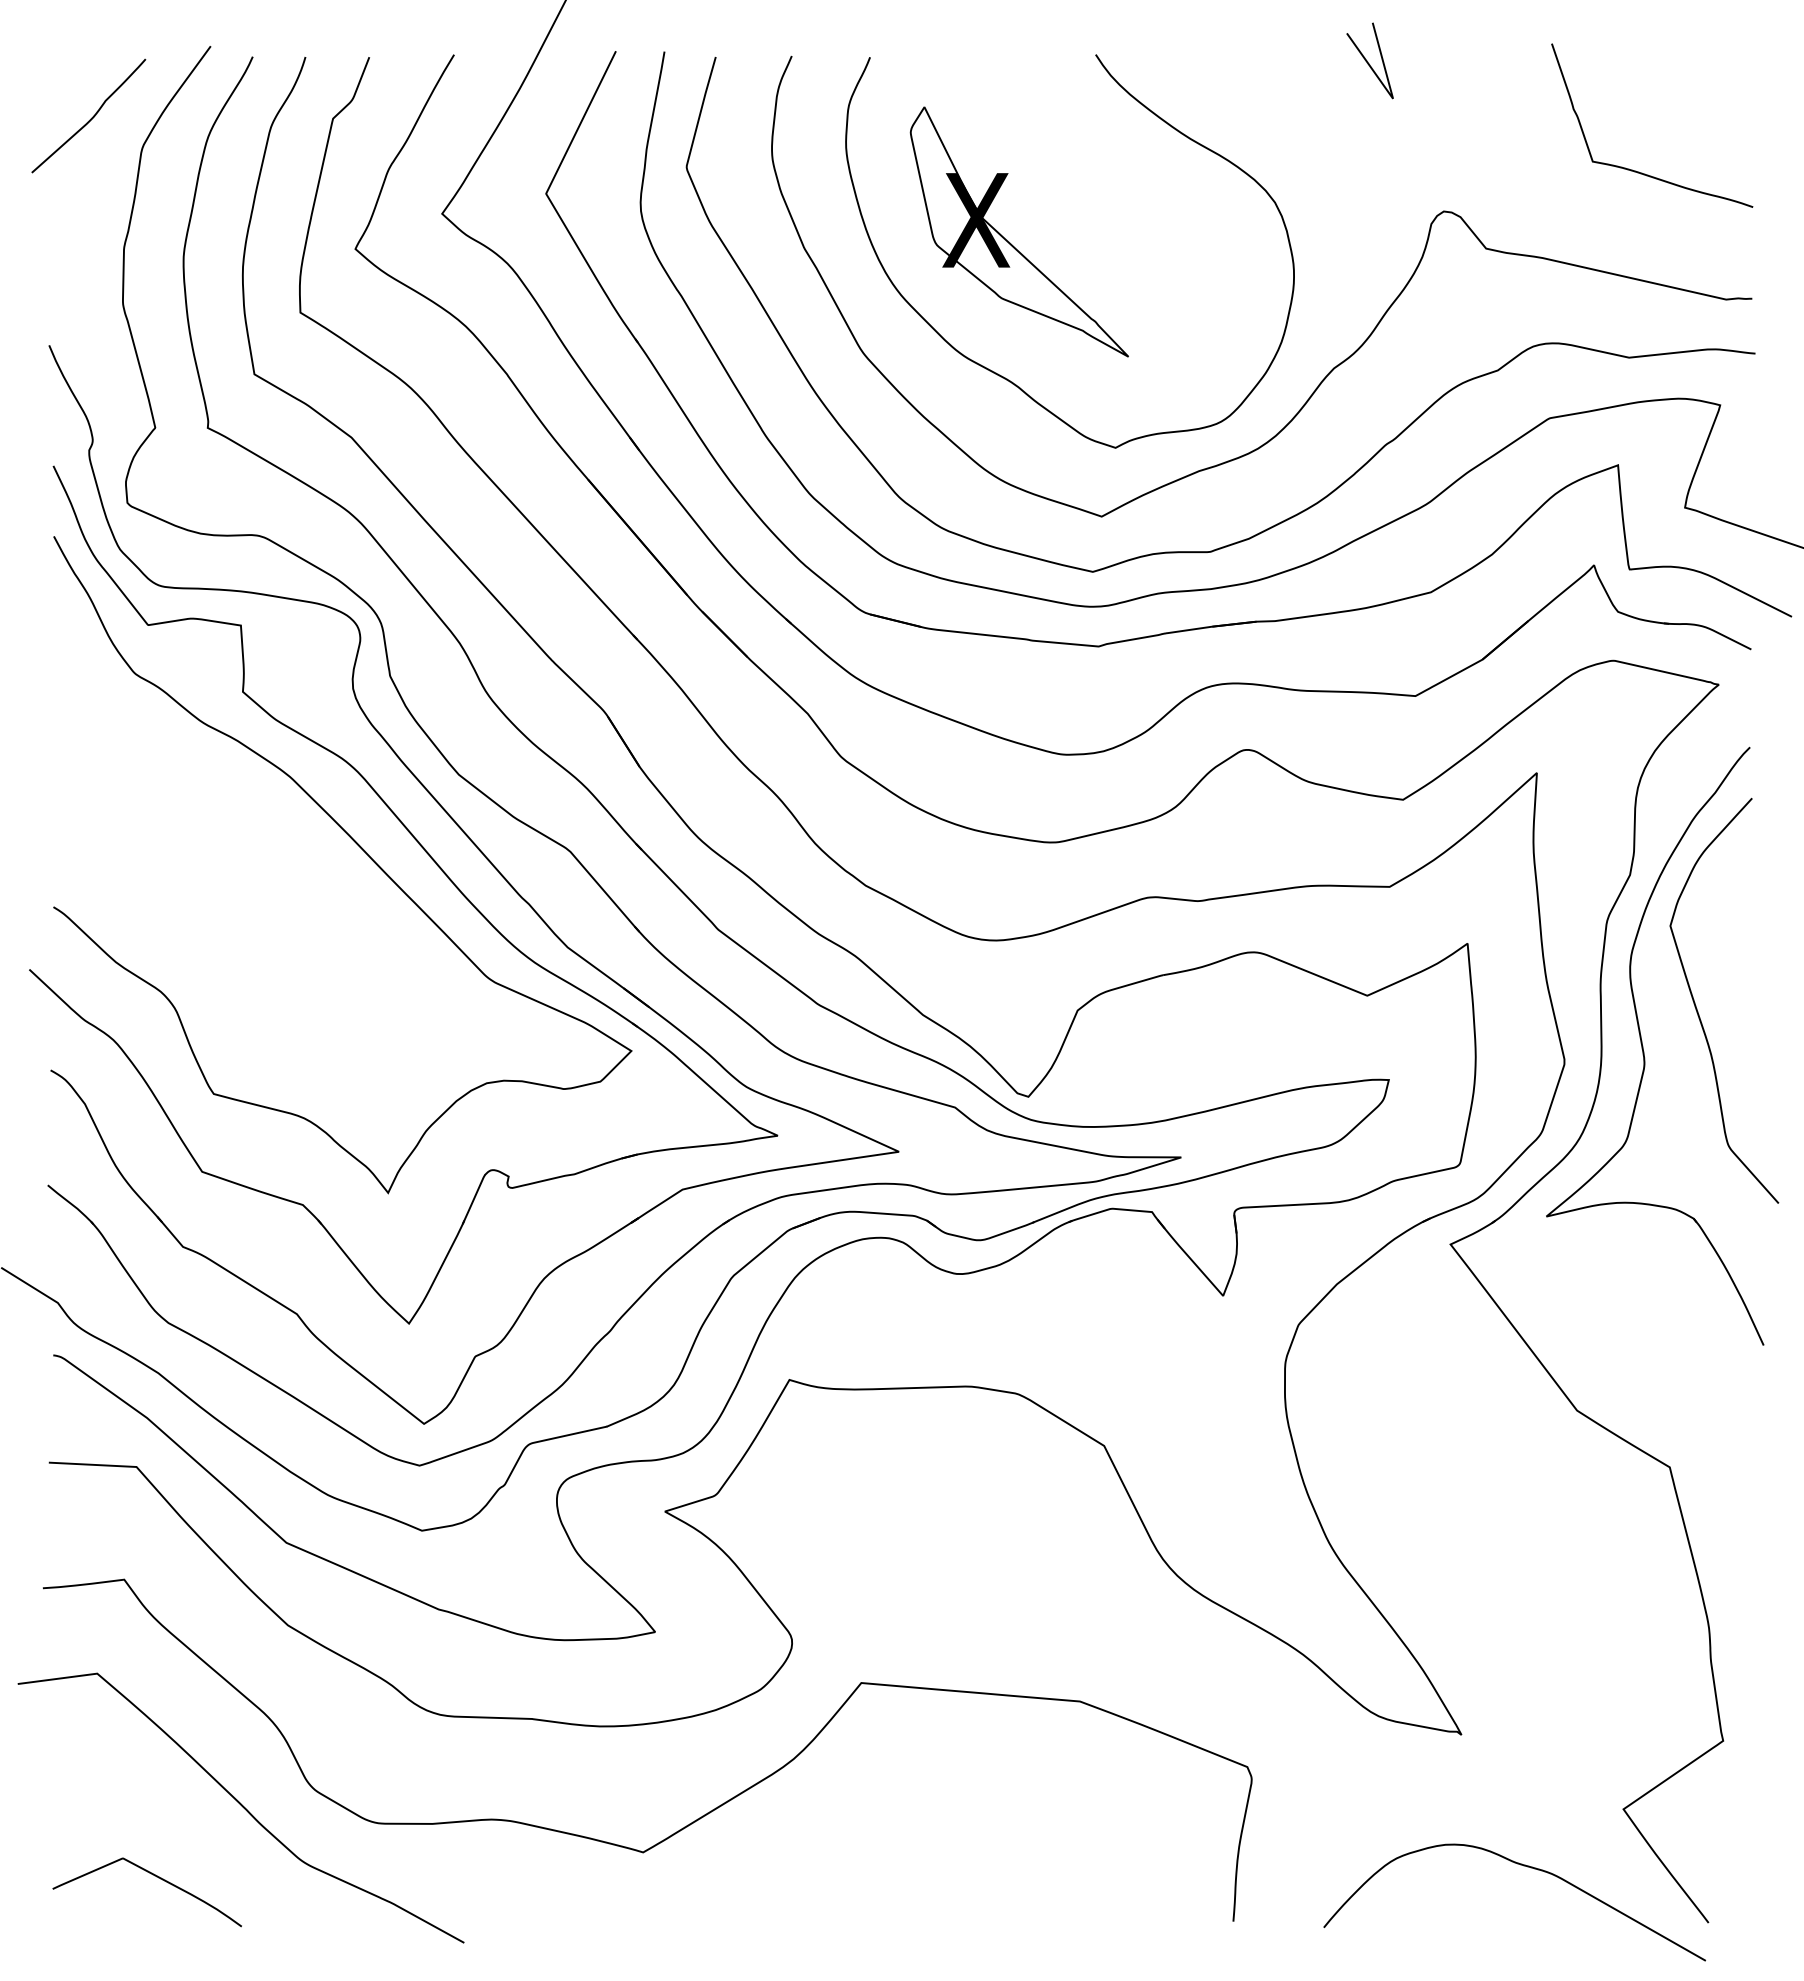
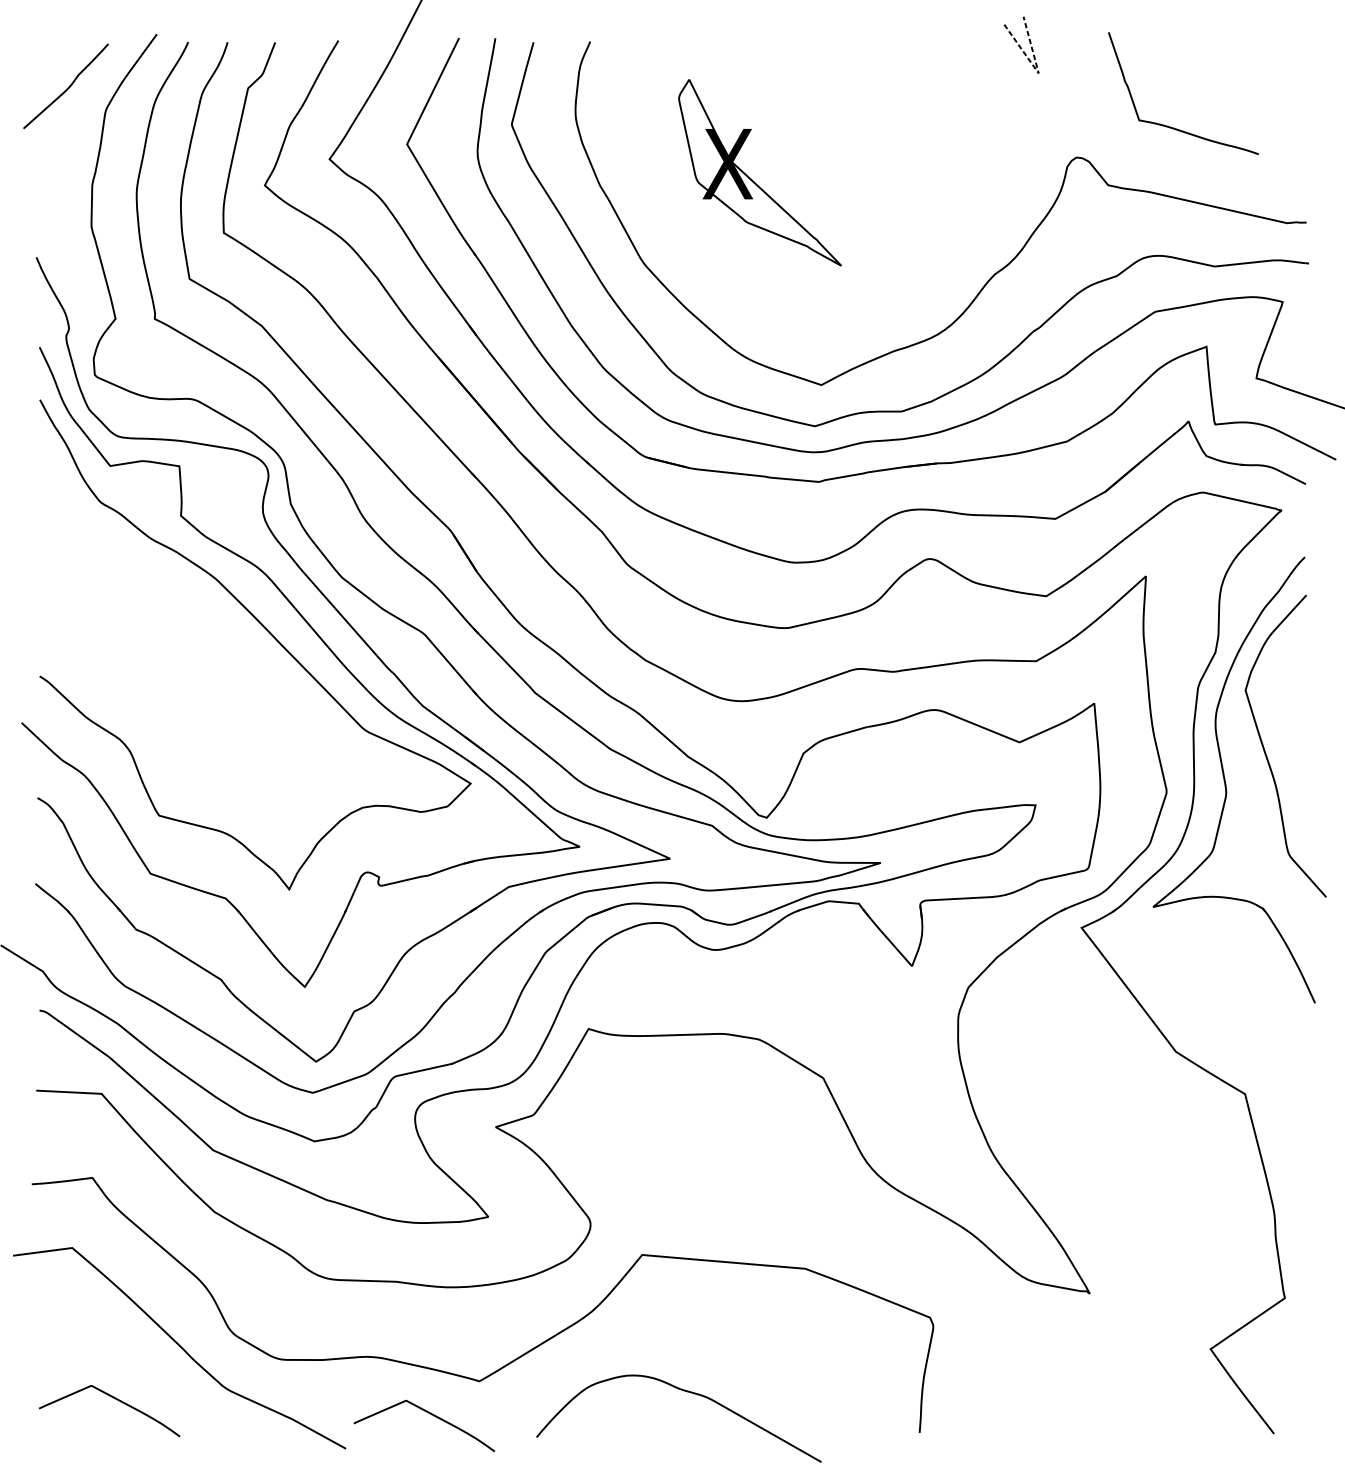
line: (1393, 98) -> (1039, 73), solid -> dashed
curve: (1639, 171) -> (1174, 127), moved
curve: (998, 373) -> (744, 278), removed
curve: (1523, 1866) -> (685, 1391), moved
curve: (576, 1896) -> (429, 1414), added

